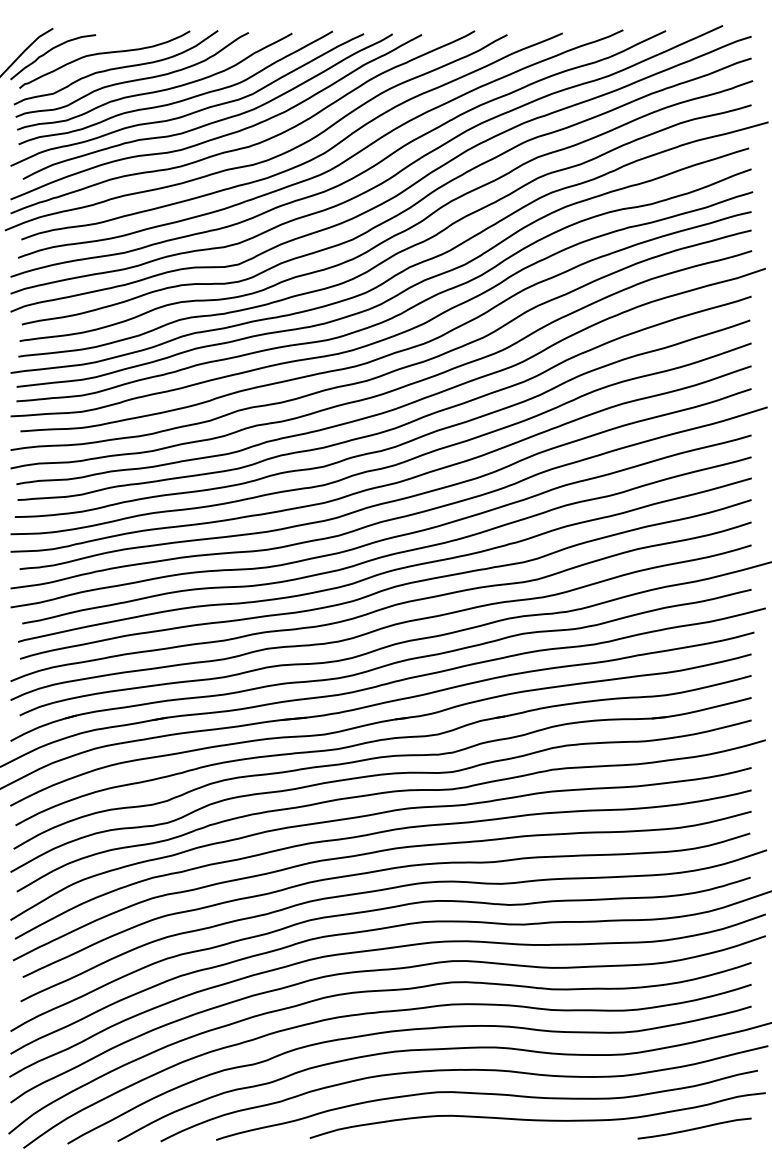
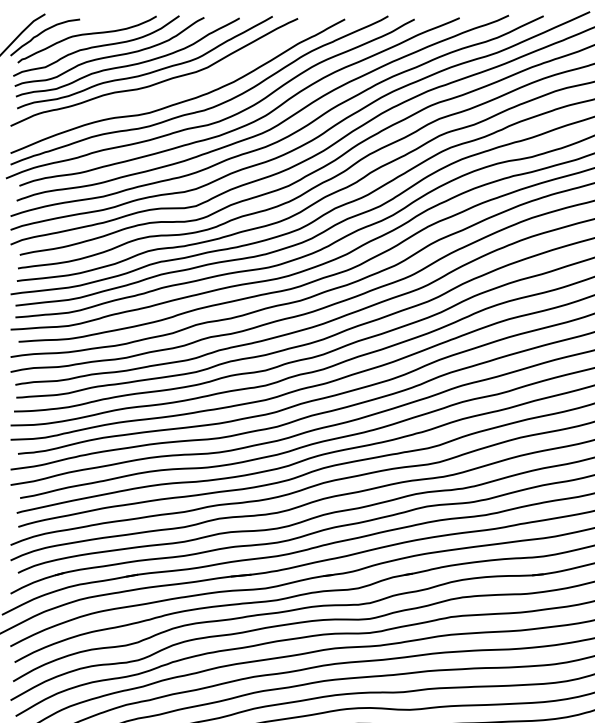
curve: (209, 122) -> (172, 90), removed

